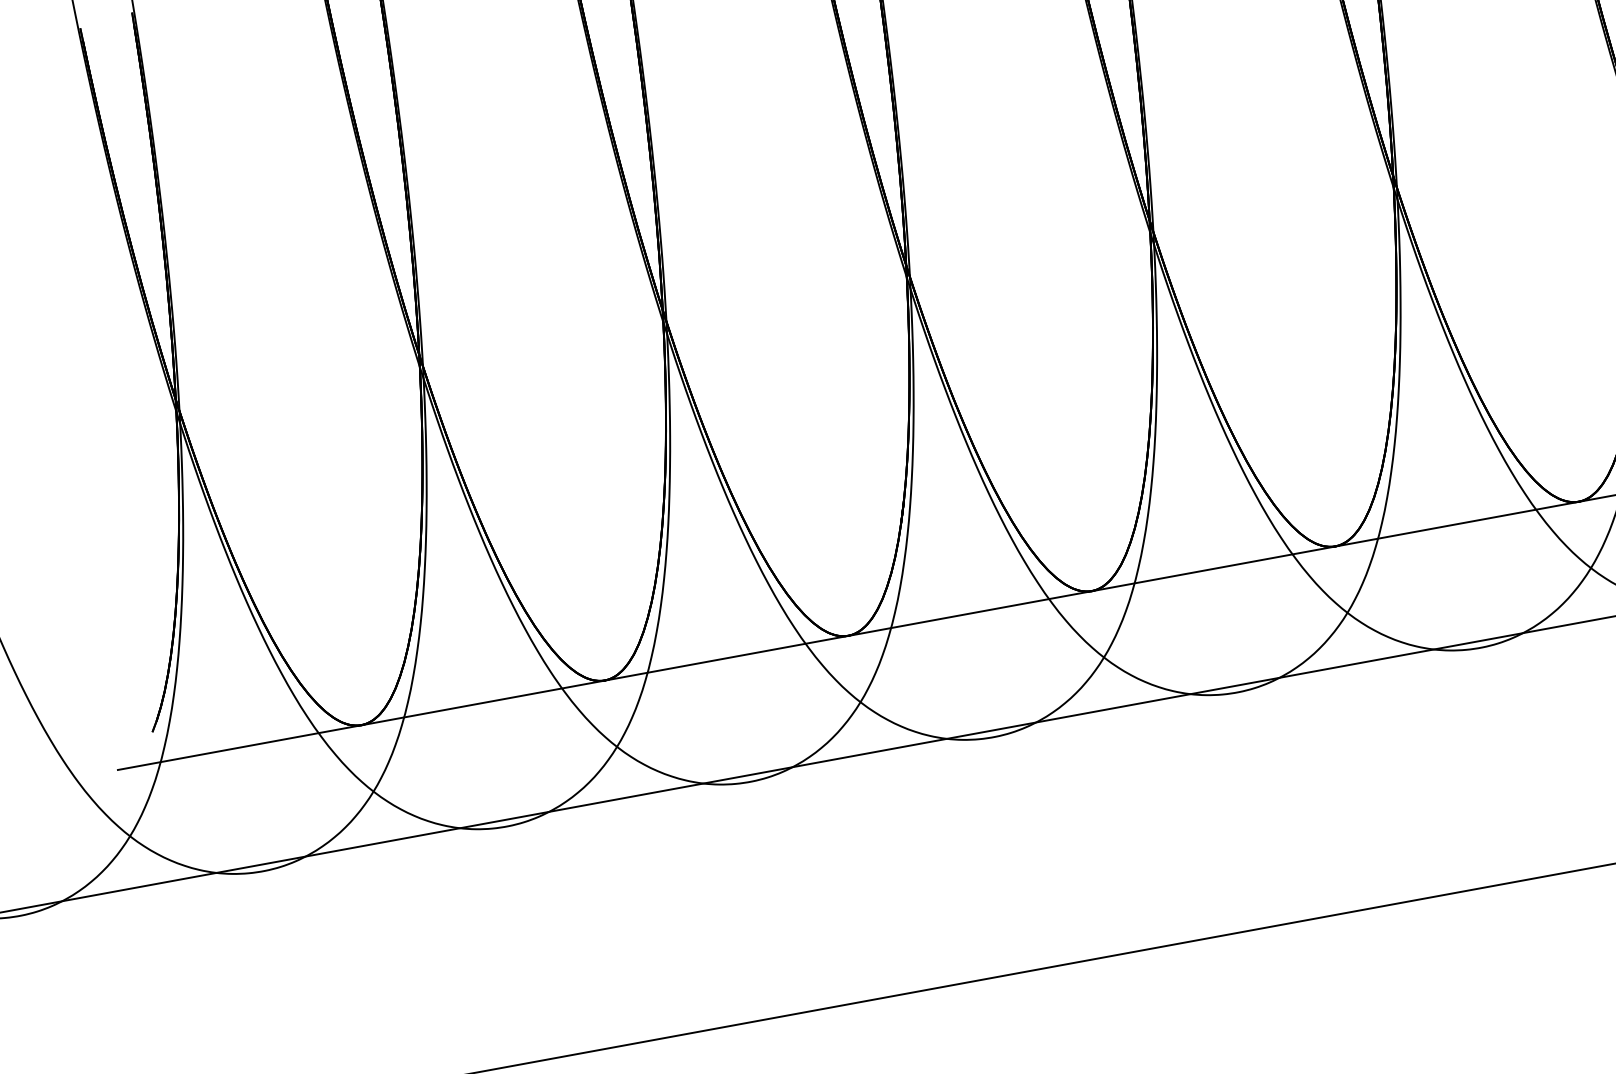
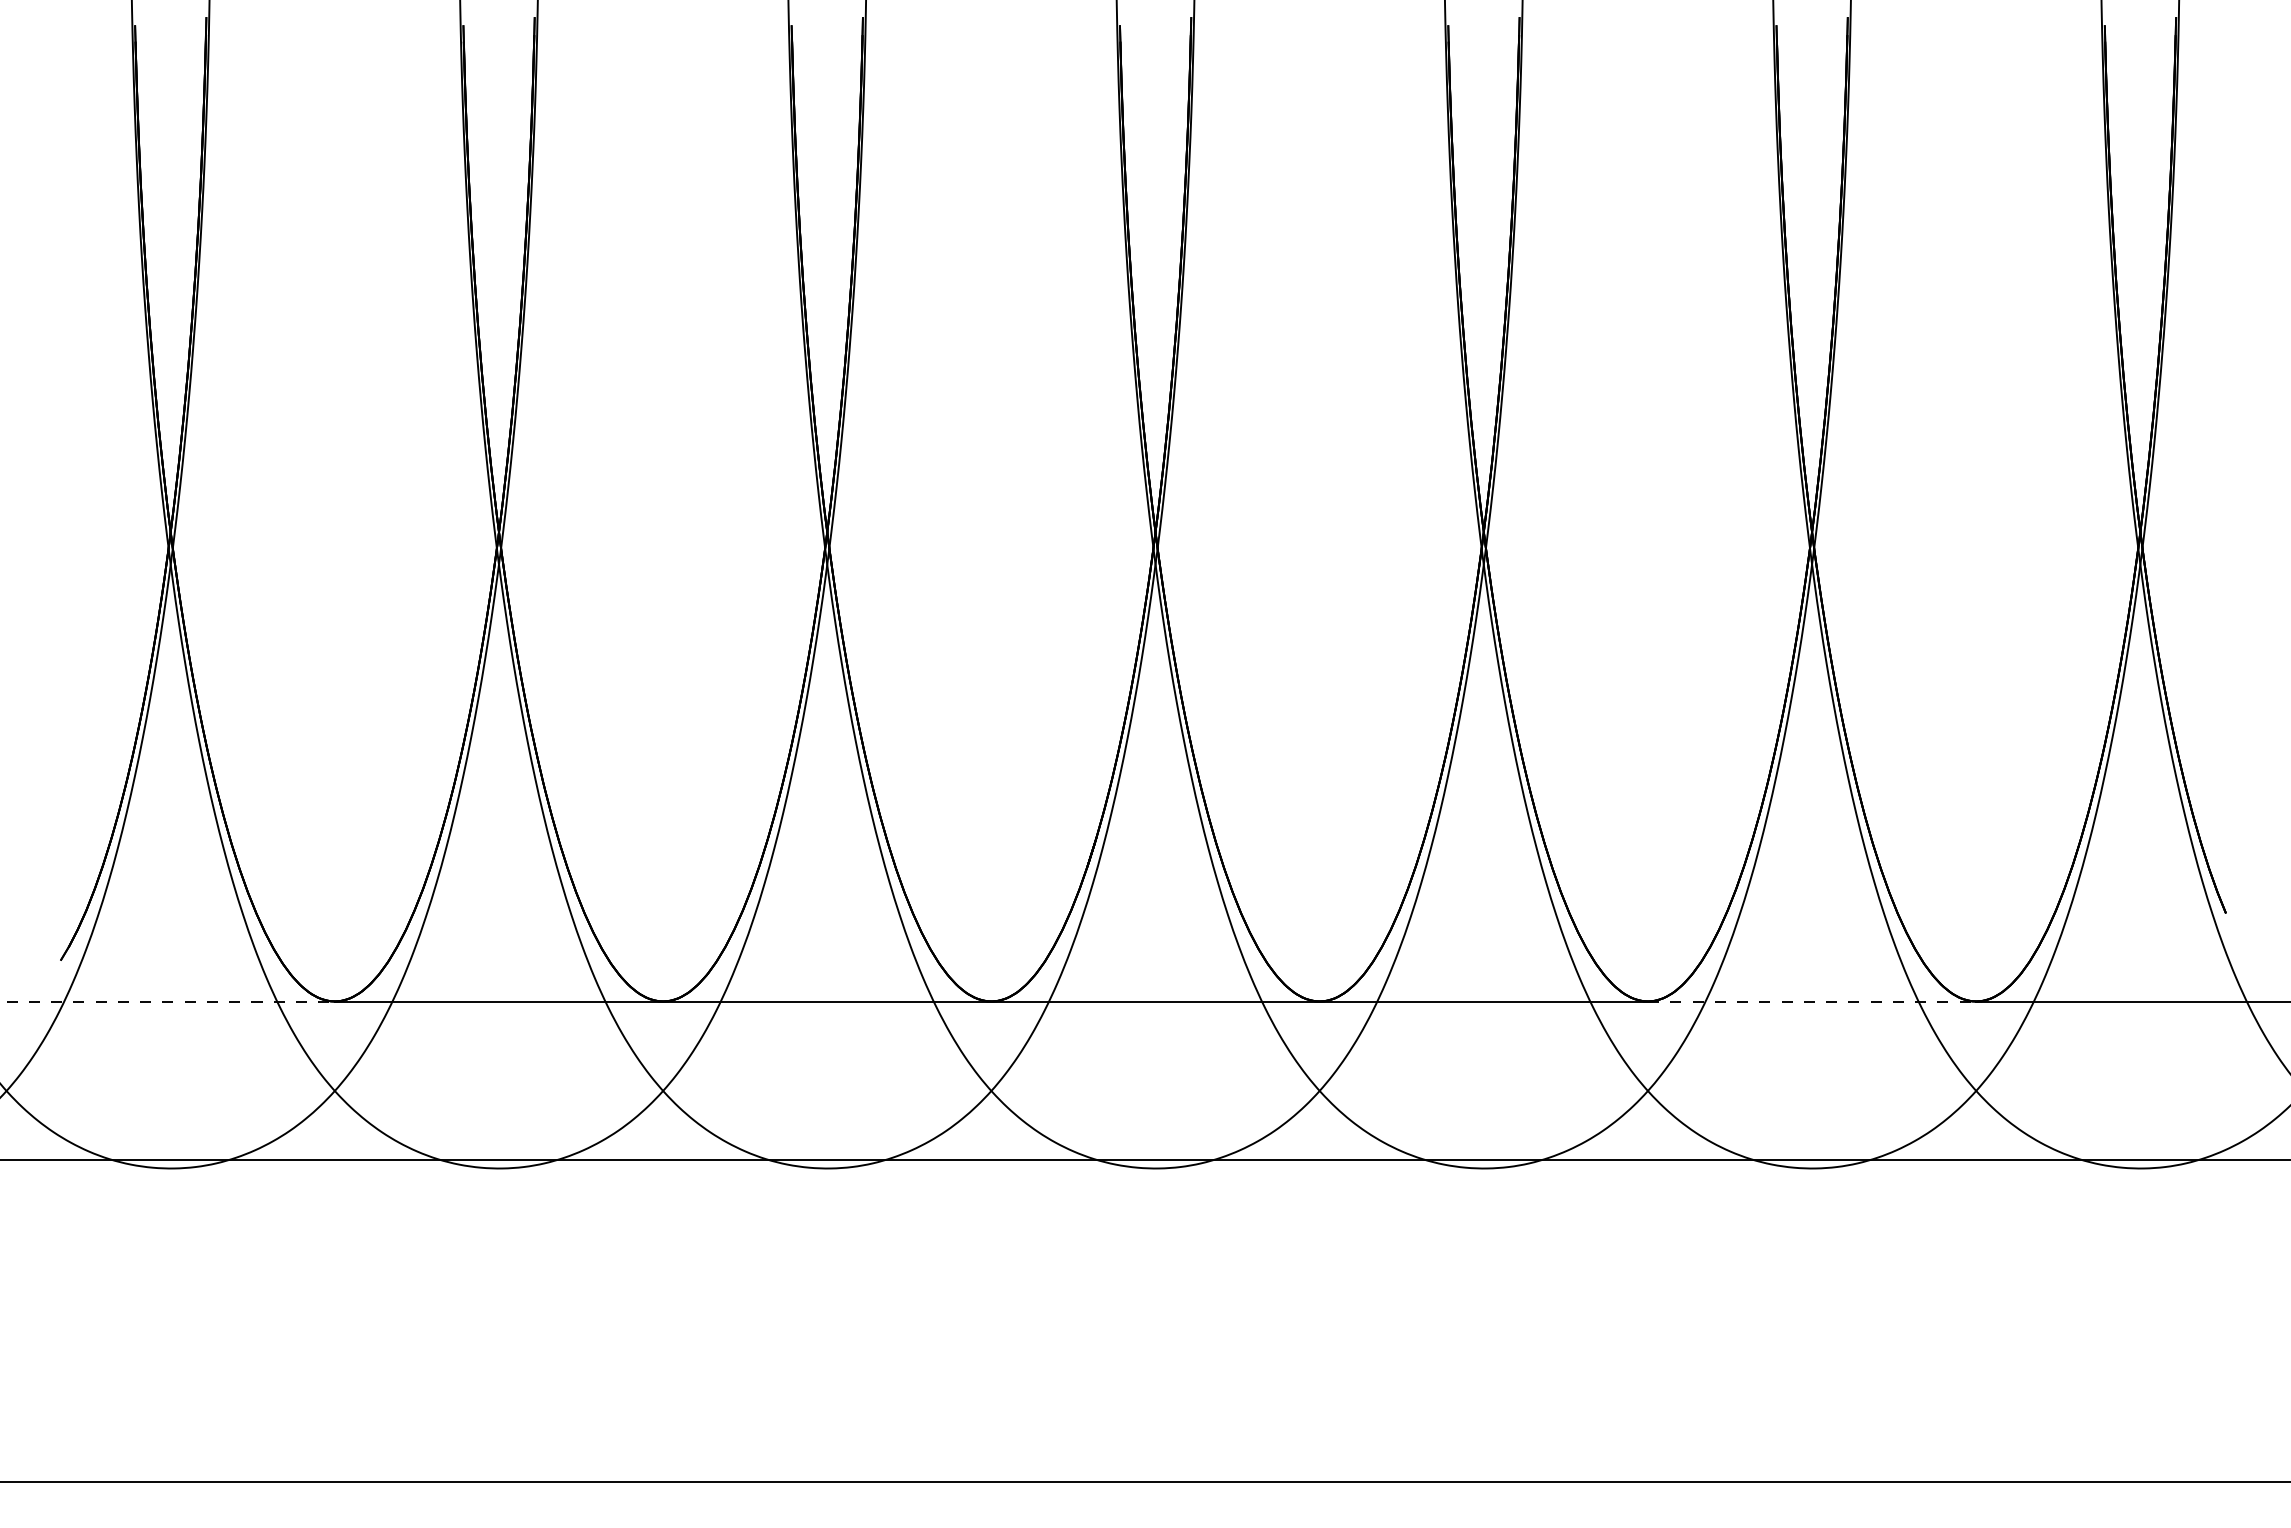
line: (1457, 524) -> (1812, 1001), solid -> dashed
line: (240, 747) -> (171, 1001), solid -> dashed

